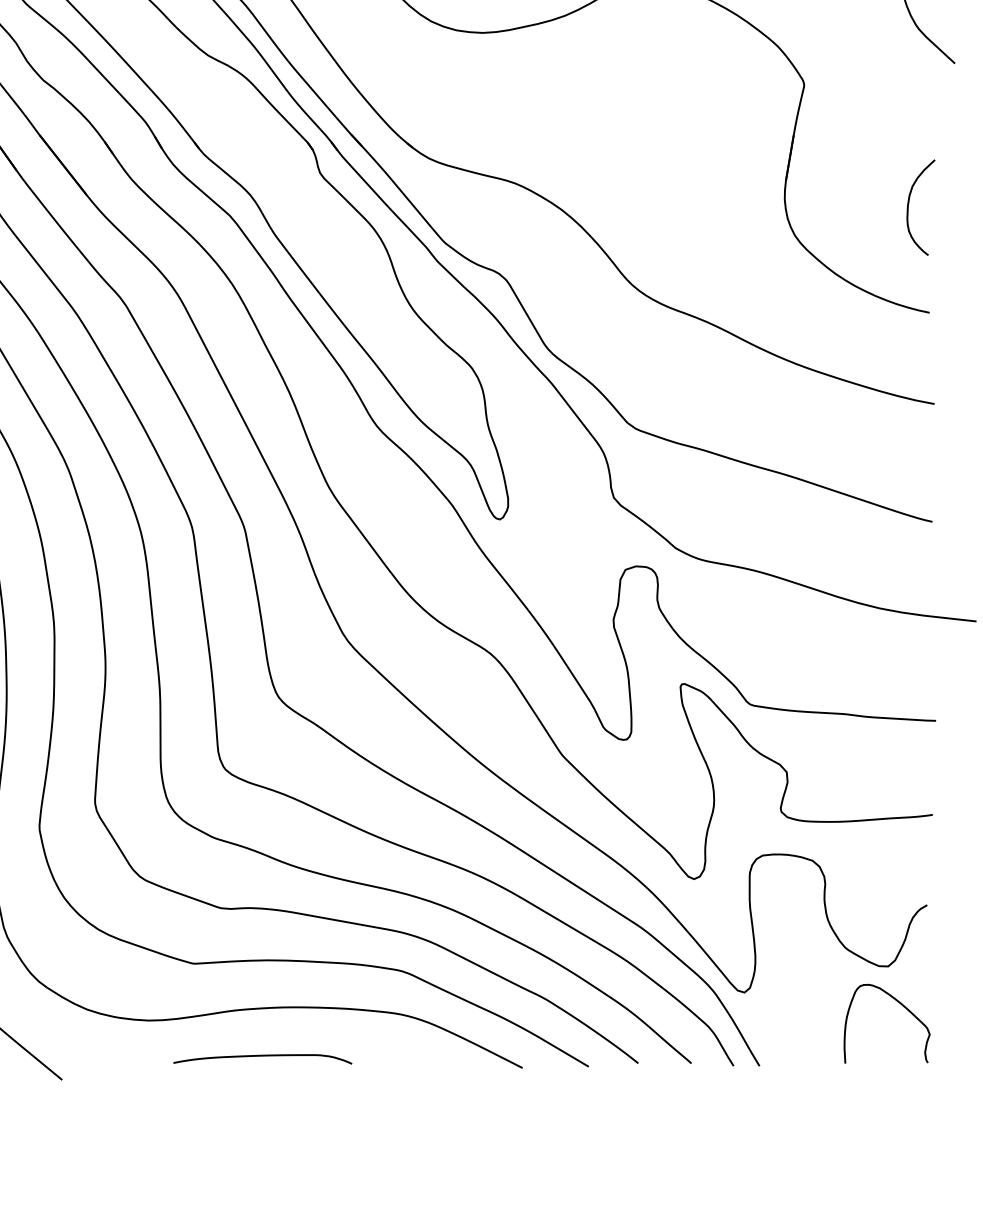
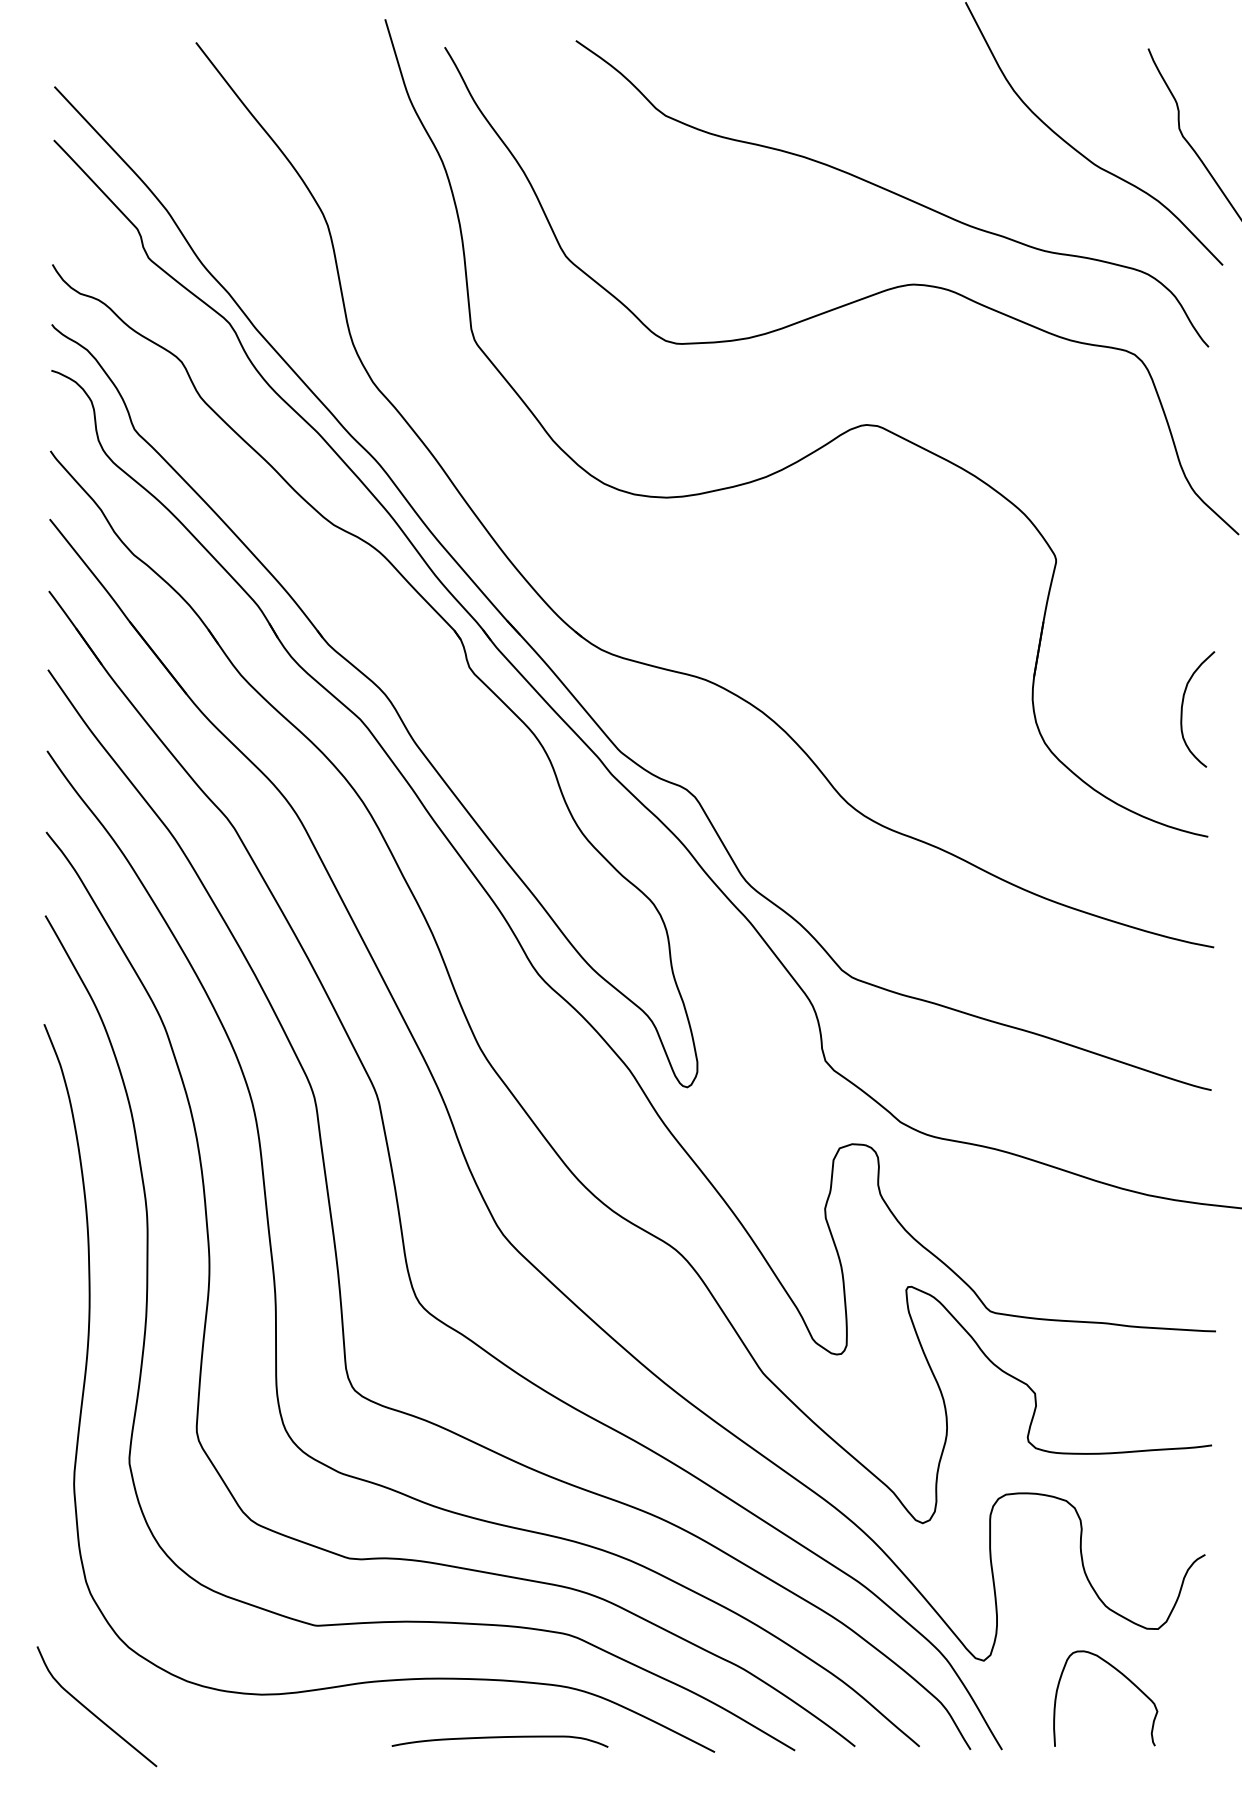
curve: (902, 1006) -> (1124, 1677), moved
curve: (262, 1056) -> (499, 1738), moved

